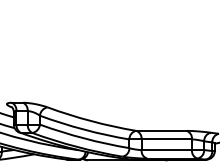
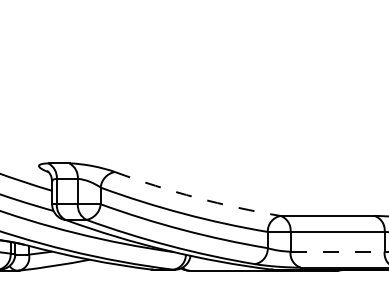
arc: (91, 121) -> (196, 198), solid -> dashed
line: (167, 150) -> (338, 252), solid -> dashed

